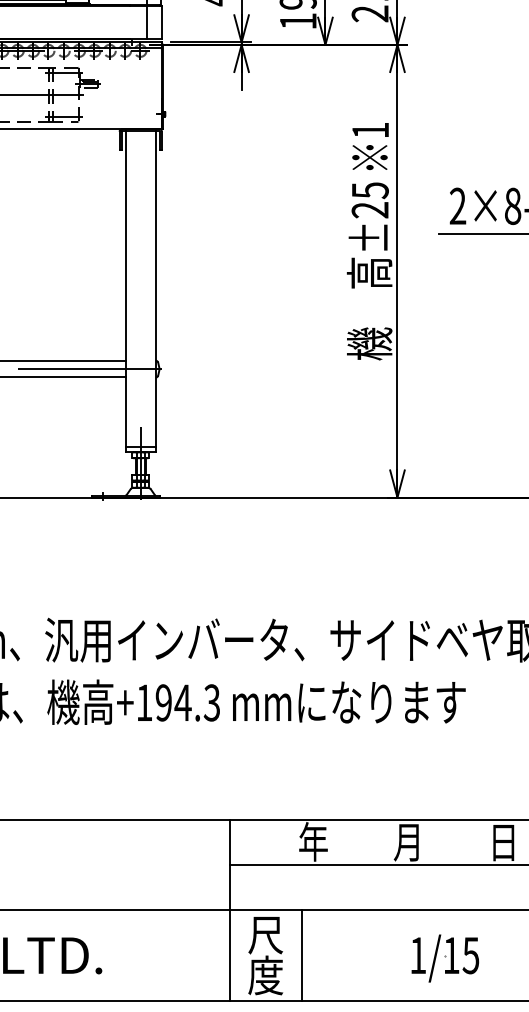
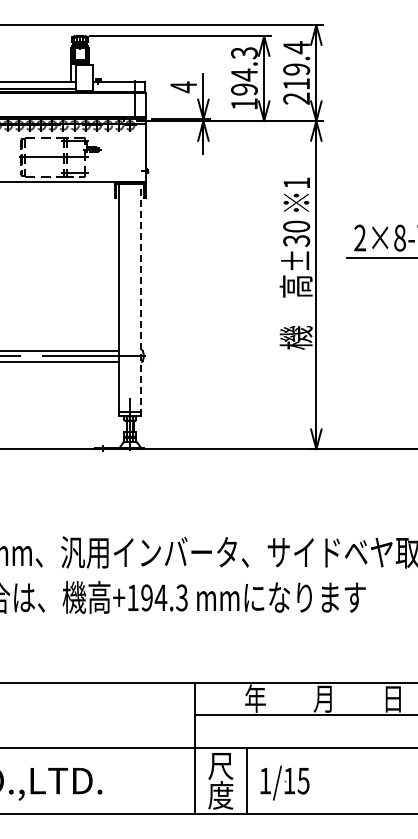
text: (370, 199) -> (296, 233), ±25 -> ±30
line: (156, 291) -> (141, 299), solid -> dashed
part: (444, 957) -> (284, 782), moved

